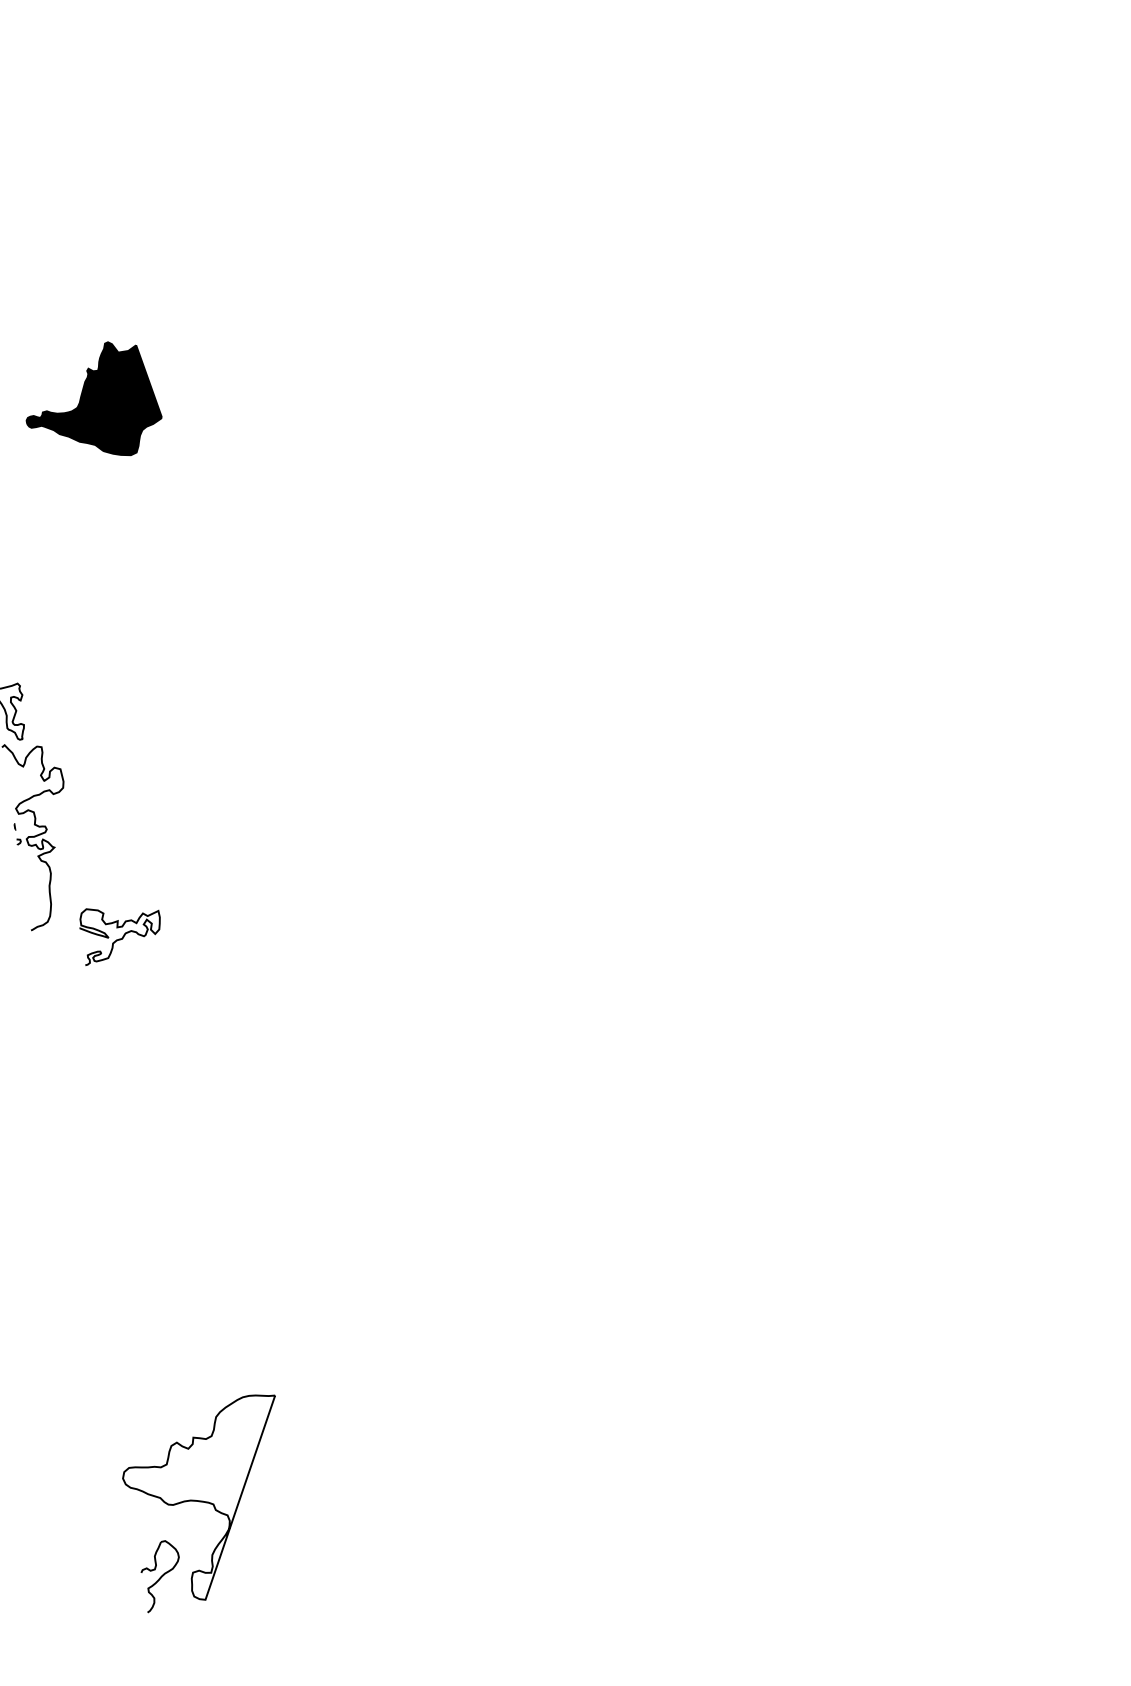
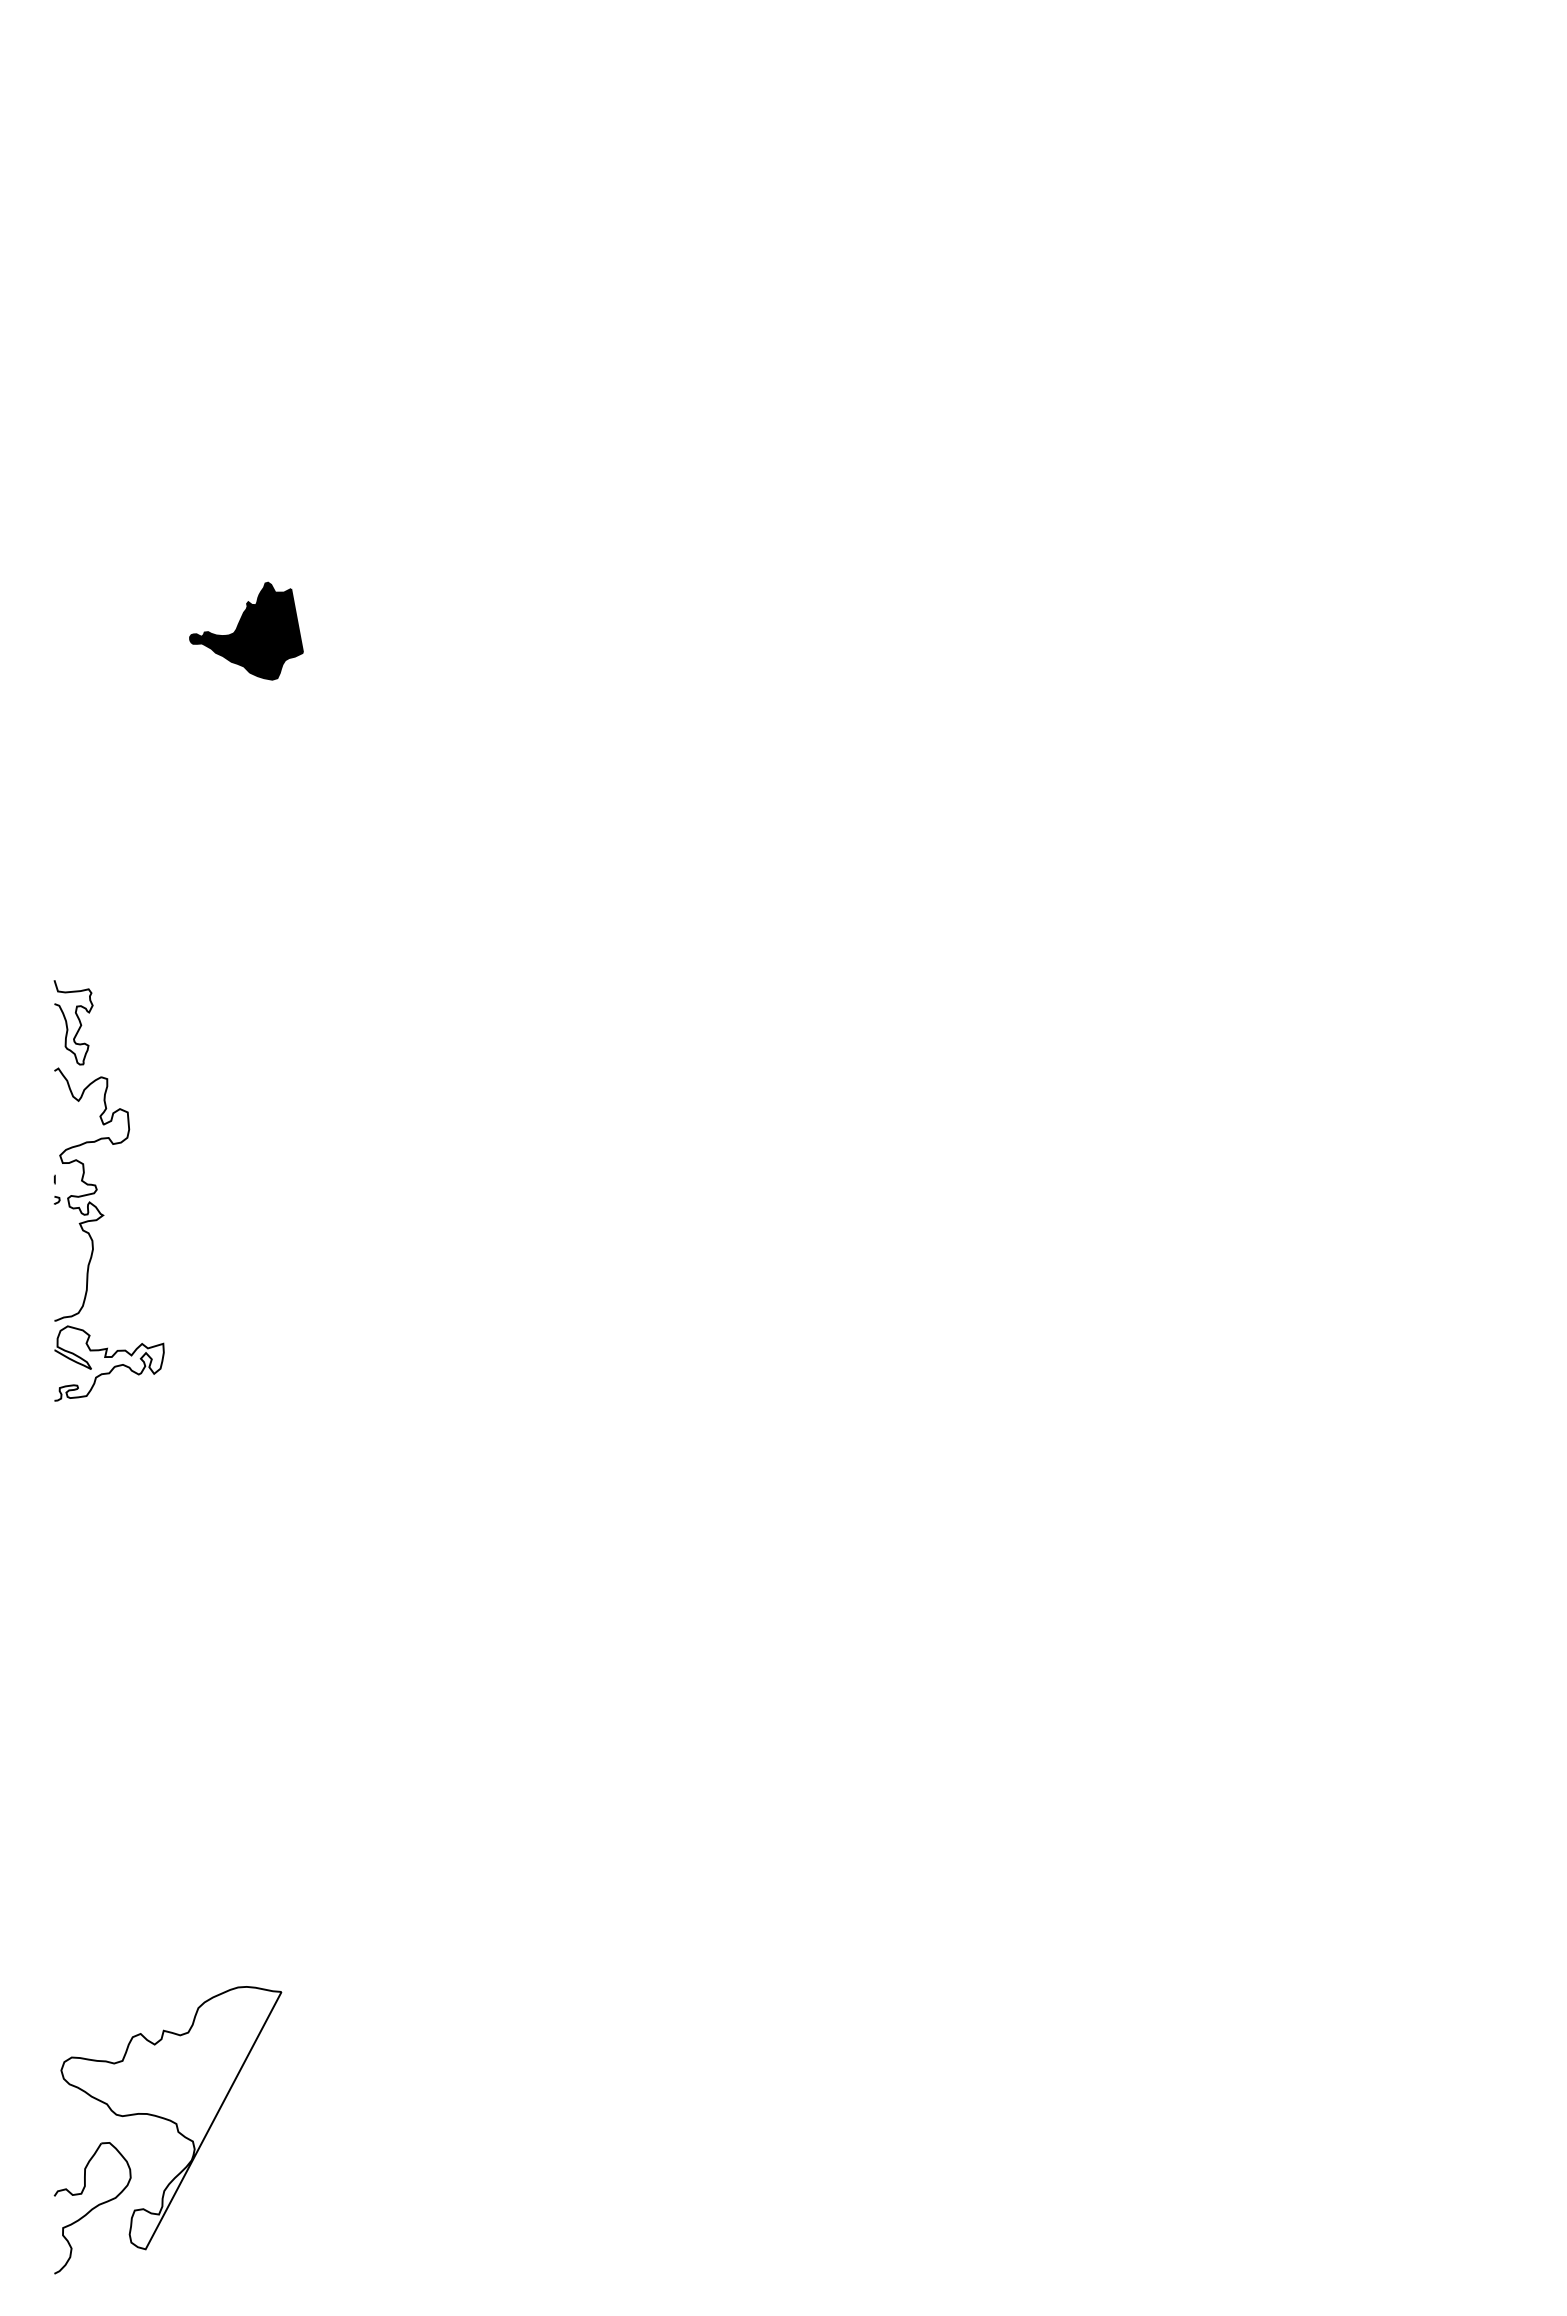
part: (91, 402) -> (246, 630), size x0.62
curve: (124, 933) -> (113, 1366), moved
part: (161, 1576) -> (92, 2208), size x1.43

